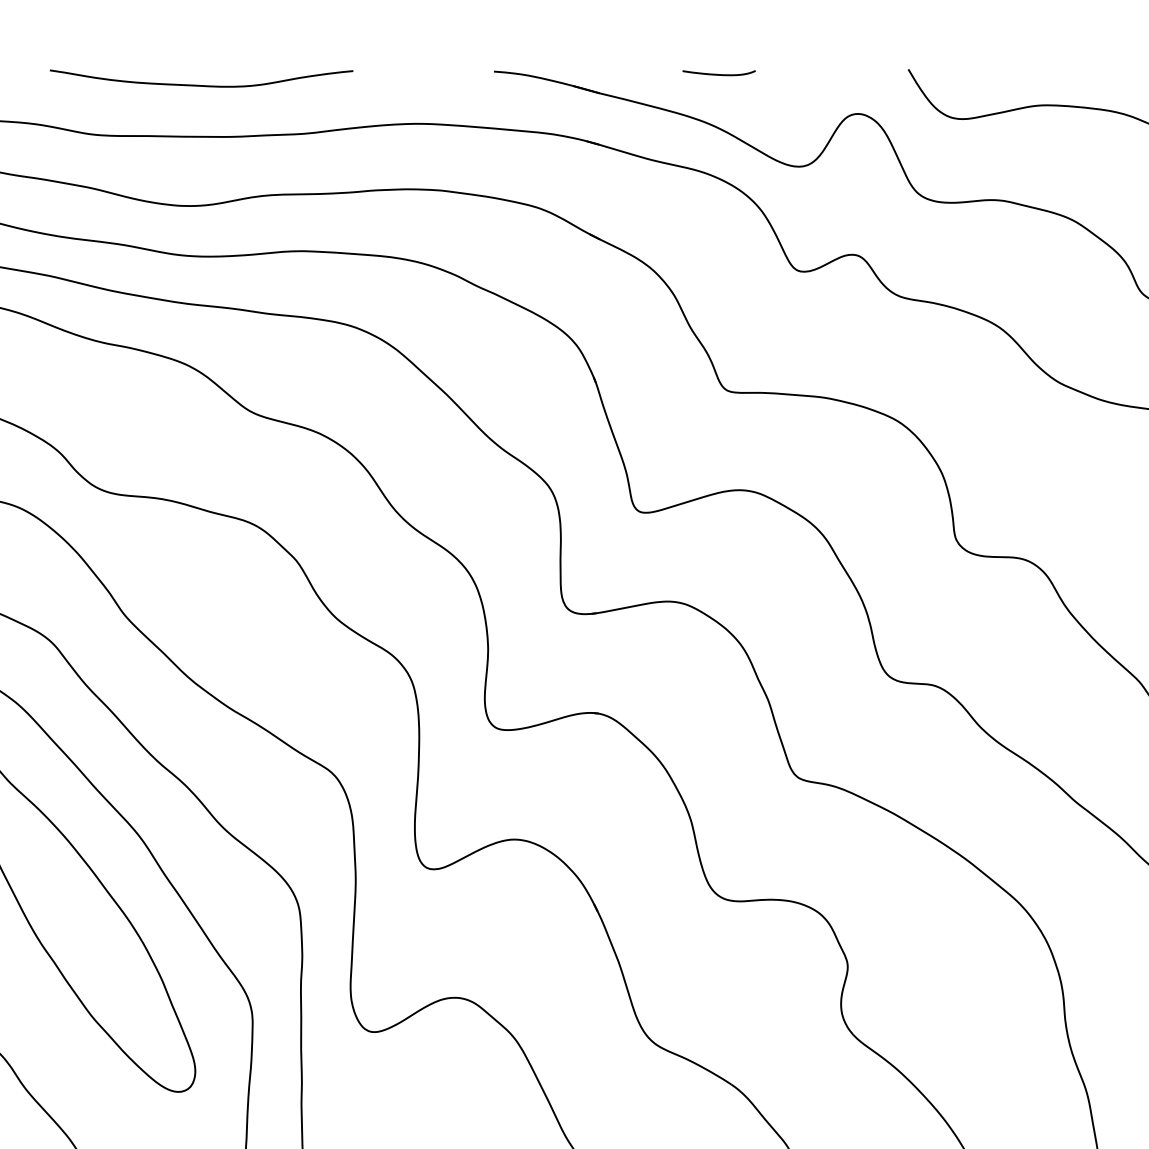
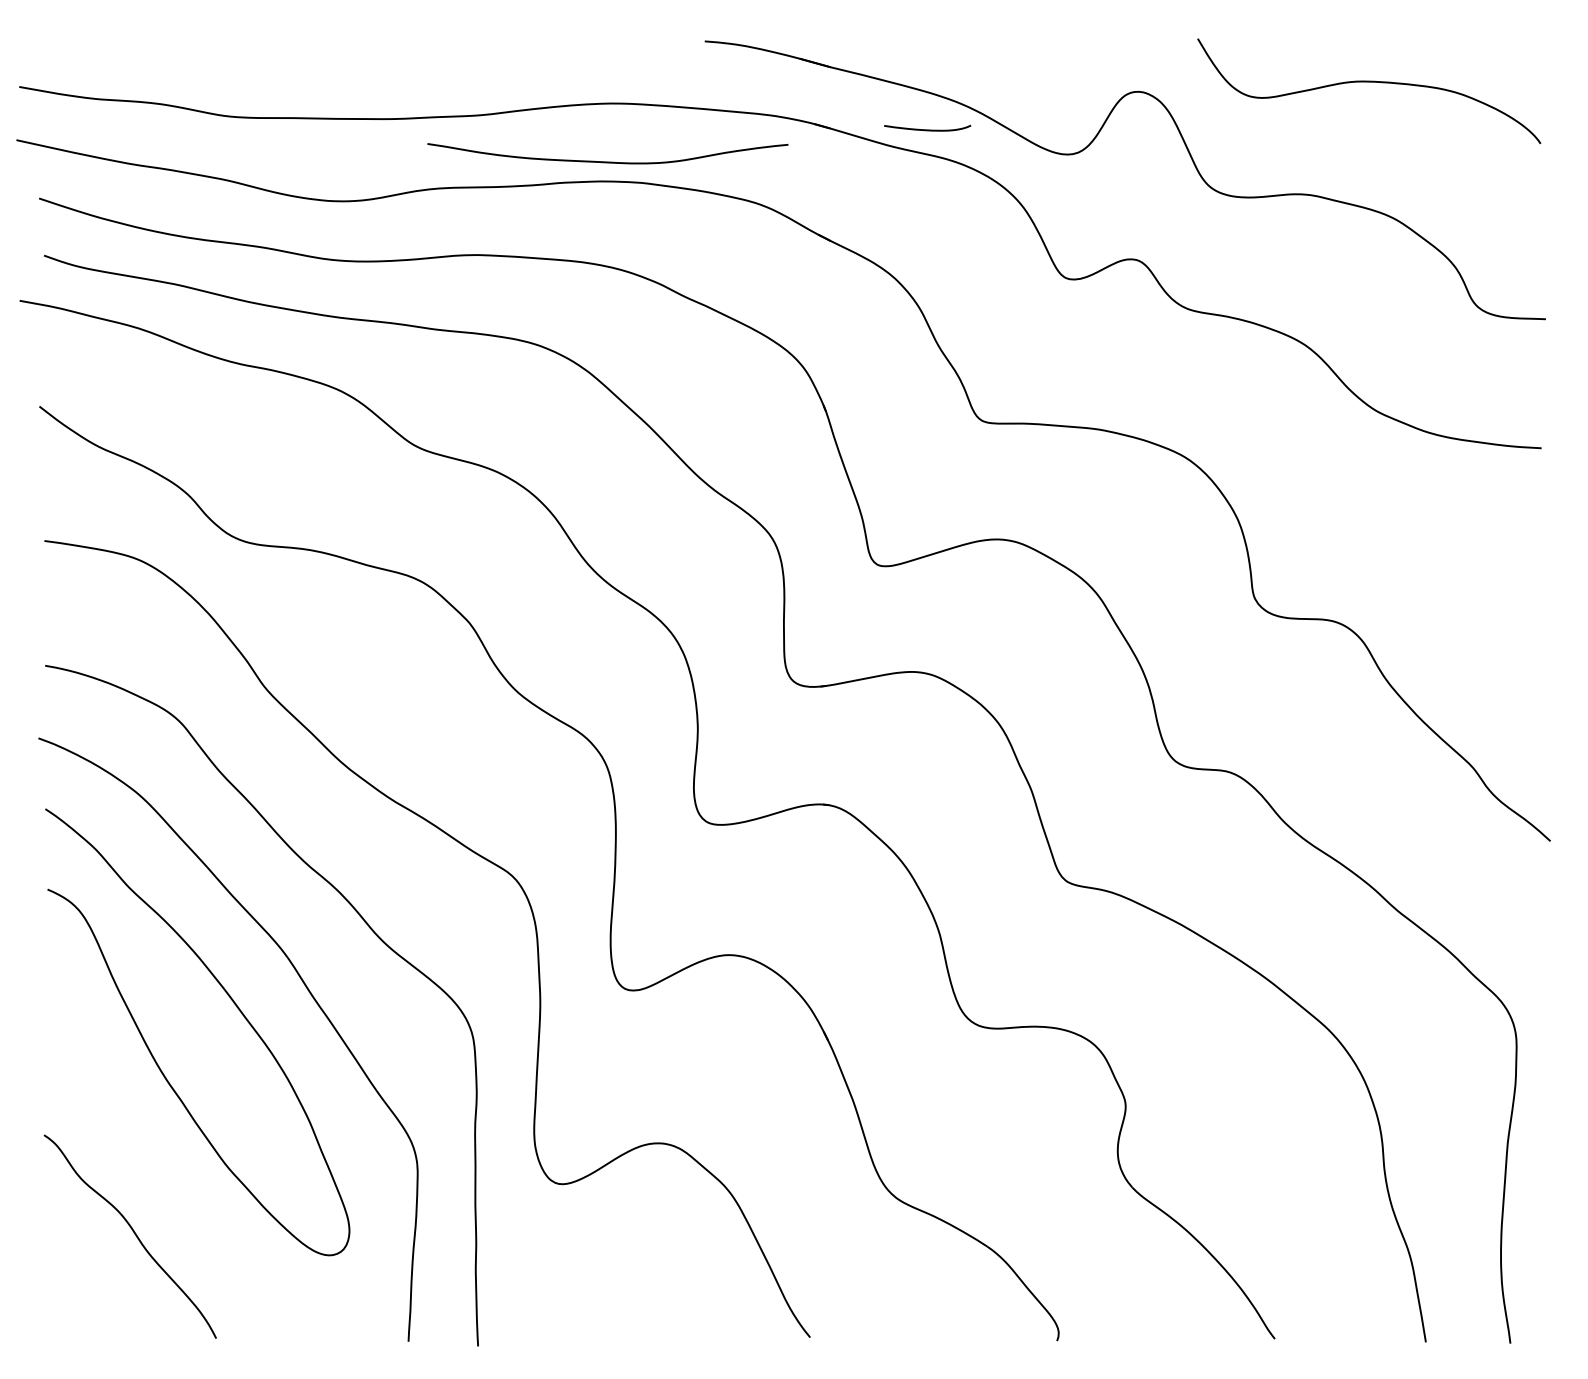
curve: (718, 74) -> (927, 129), moved
curve: (201, 85) -> (607, 161), moved

